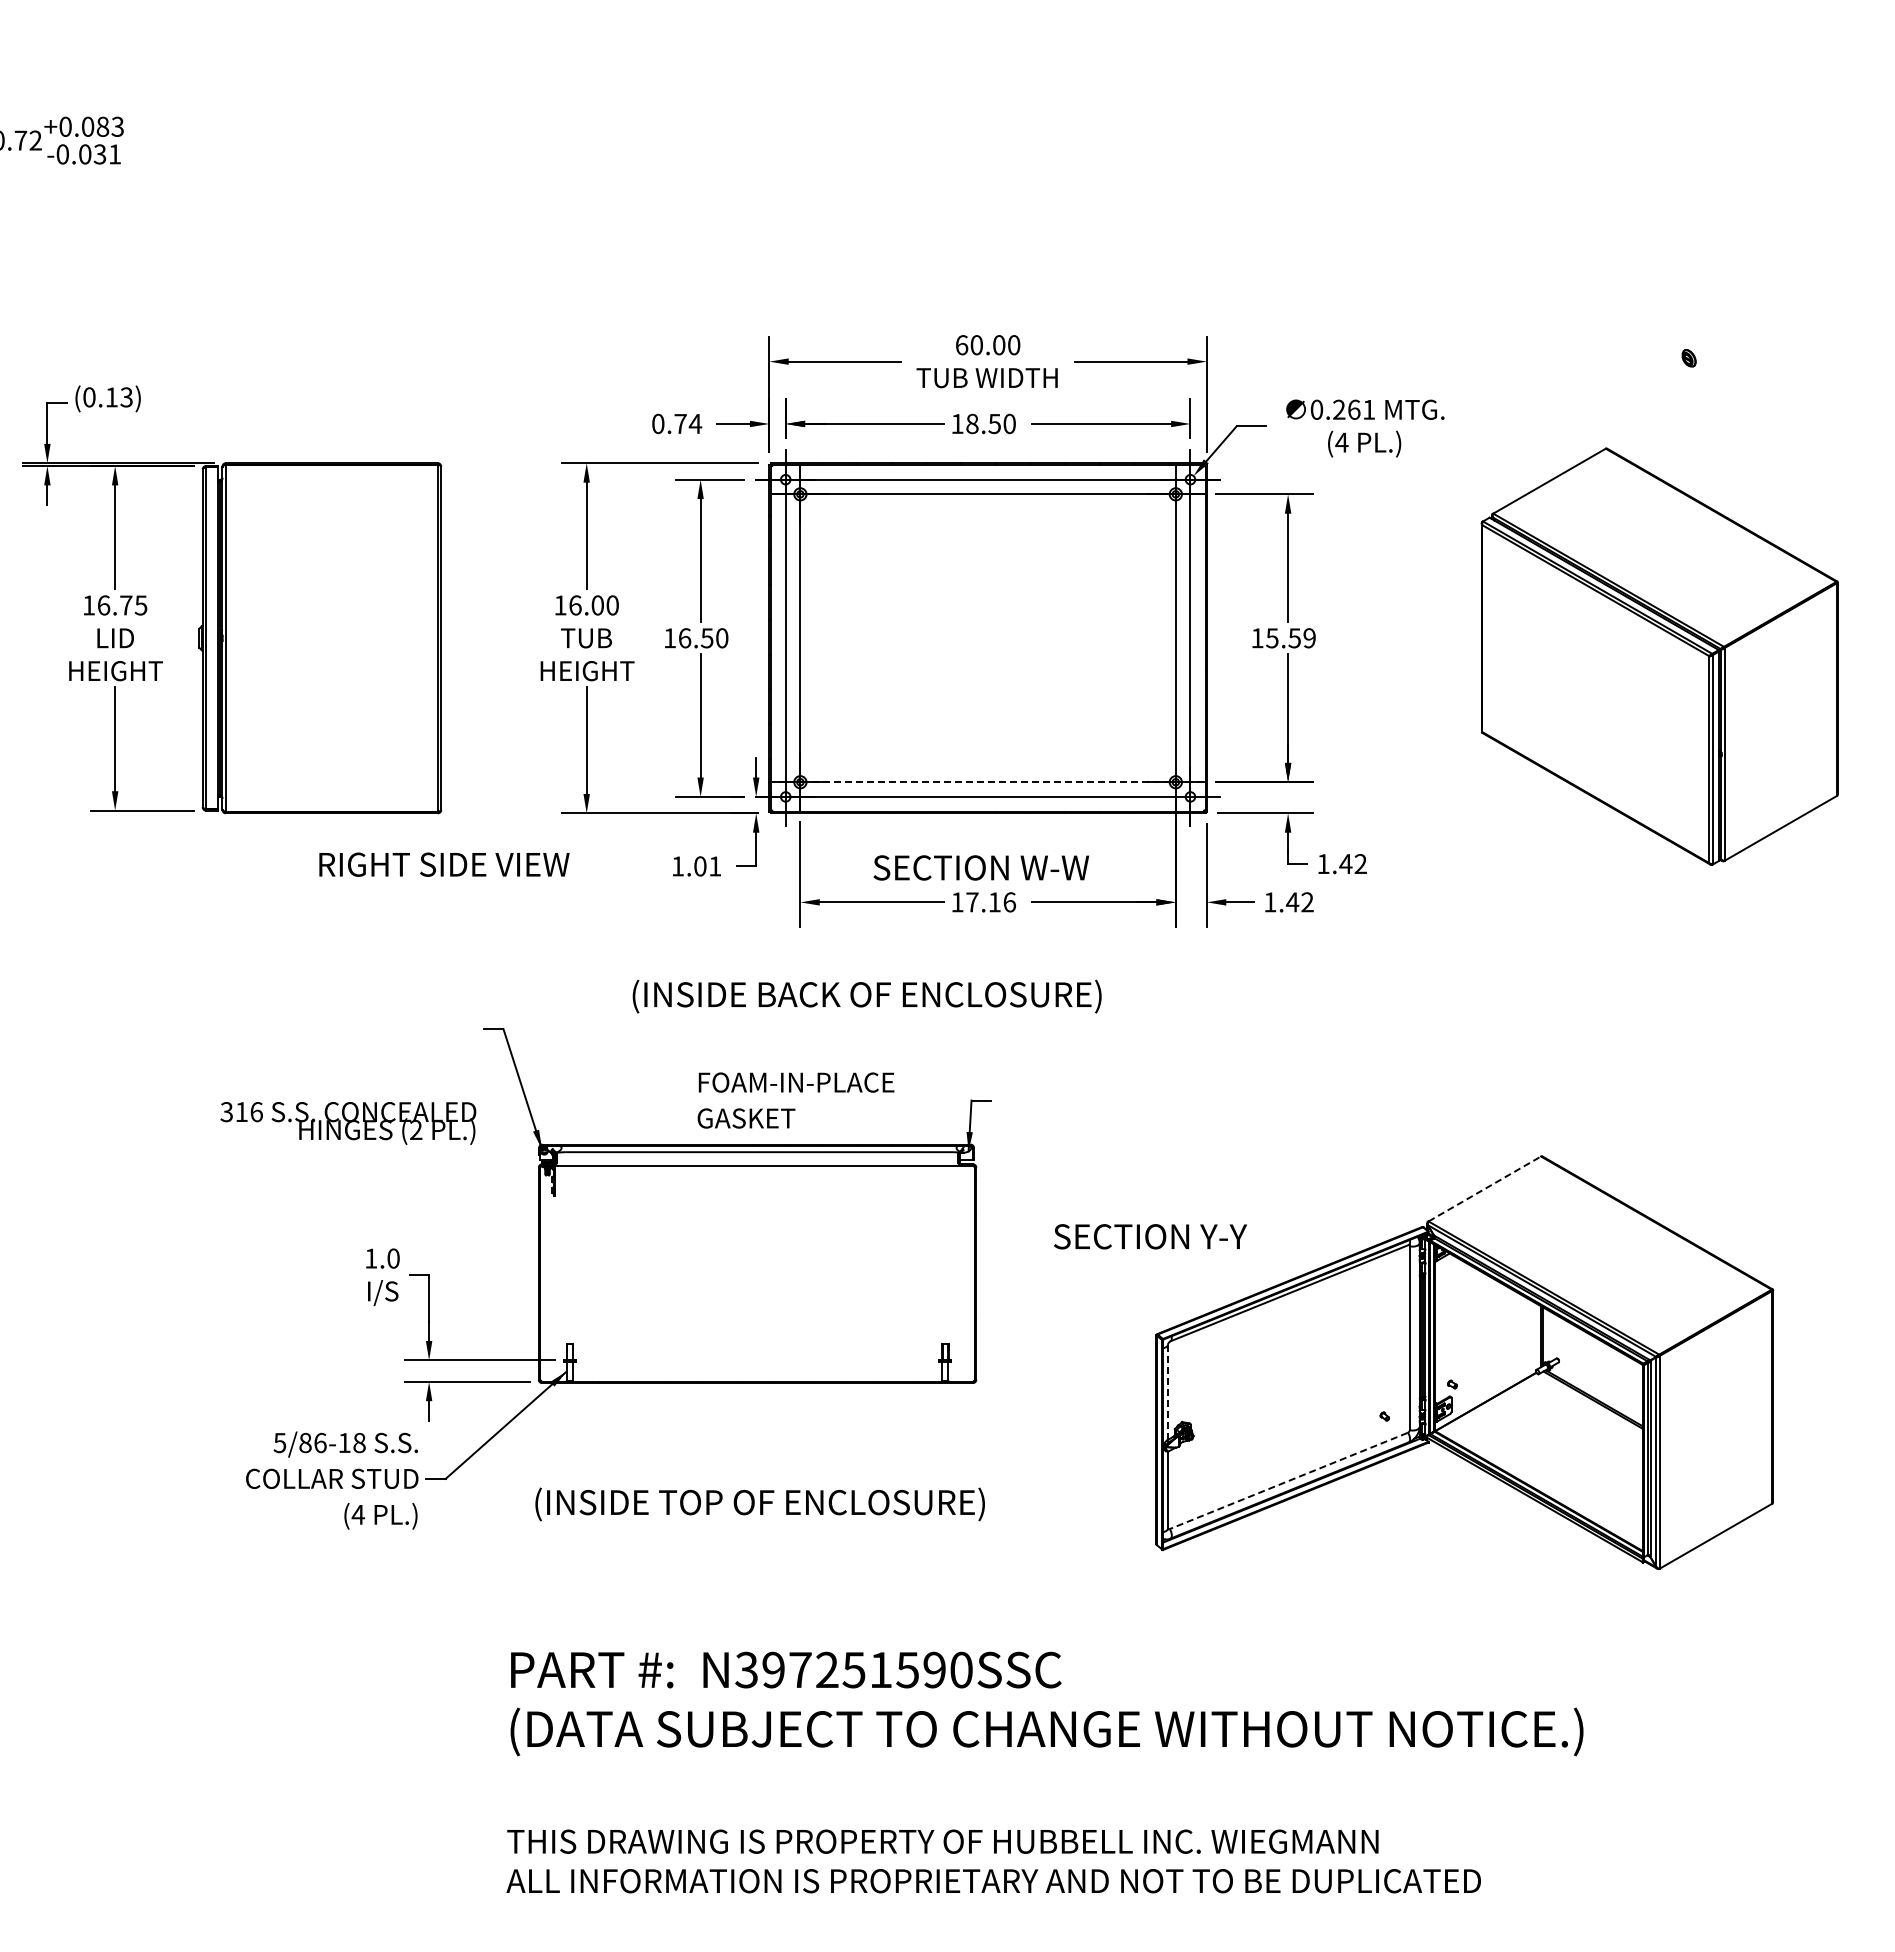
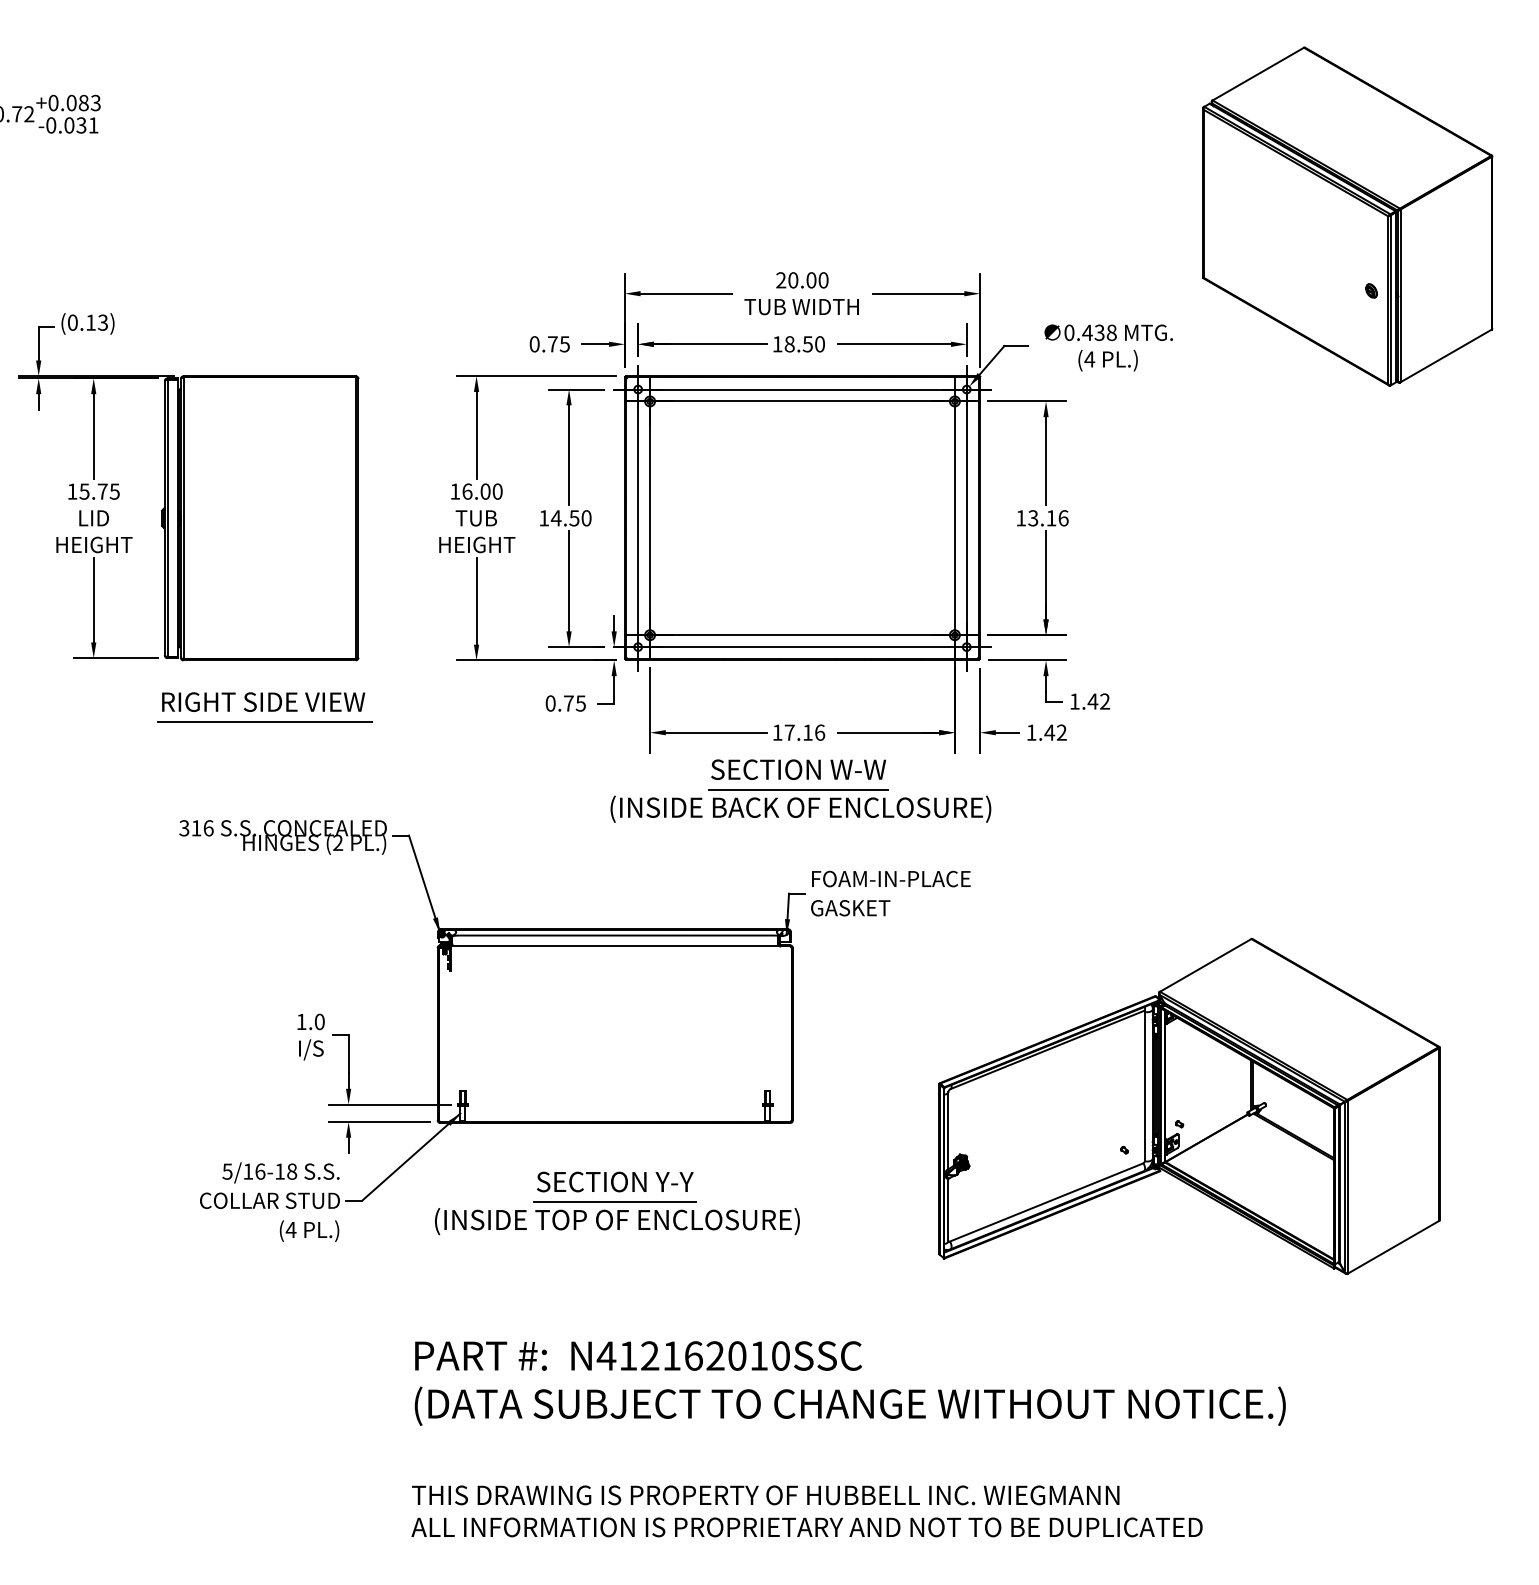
text: (961, 345) -> (780, 280), 60.00 -> 20.00
text: (1353, 409) -> (1099, 332), 0.261 -> 0.438
text: (695, 424) -> (564, 344), 0.74 -> 0.75
text: (103, 605) -> (84, 491), 16.75 -> 15.75
text: (684, 638) -> (555, 518), 16.50 -> 14.50
text: (1290, 638) -> (1047, 518), 15.59 -> 13.16
part: (1659, 656) -> (1347, 216), moved
line: (988, 782) -> (802, 635), dashed -> solid
text: (444, 864) -> (263, 701), moved
text: (696, 866) -> (565, 703), 1.01 -> 0.75
text: (981, 867) -> (798, 769), moved
line: (326, 888) -> (265, 721), added
line: (982, 973) -> (797, 790), added
text: (866, 996) -> (800, 809), moved
text: (795, 1100) -> (890, 893), moved
text: (348, 1123) -> (283, 837), moved
line: (1484, 1188) -> (1205, 965), dashed -> solid
text: (1150, 1236) -> (615, 1181), moved
line: (1167, 1392) -> (948, 1130), dashed -> solid
text: (305, 1443) -> (248, 1172), 5/86-18 -> 5/16-18
line: (757, 1480) -> (615, 1202), added
line: (1288, 1481) -> (1046, 1202), dashed -> solid
text: (839, 1669) -> (681, 1355), N397251590SSC -> N412162010SSC

